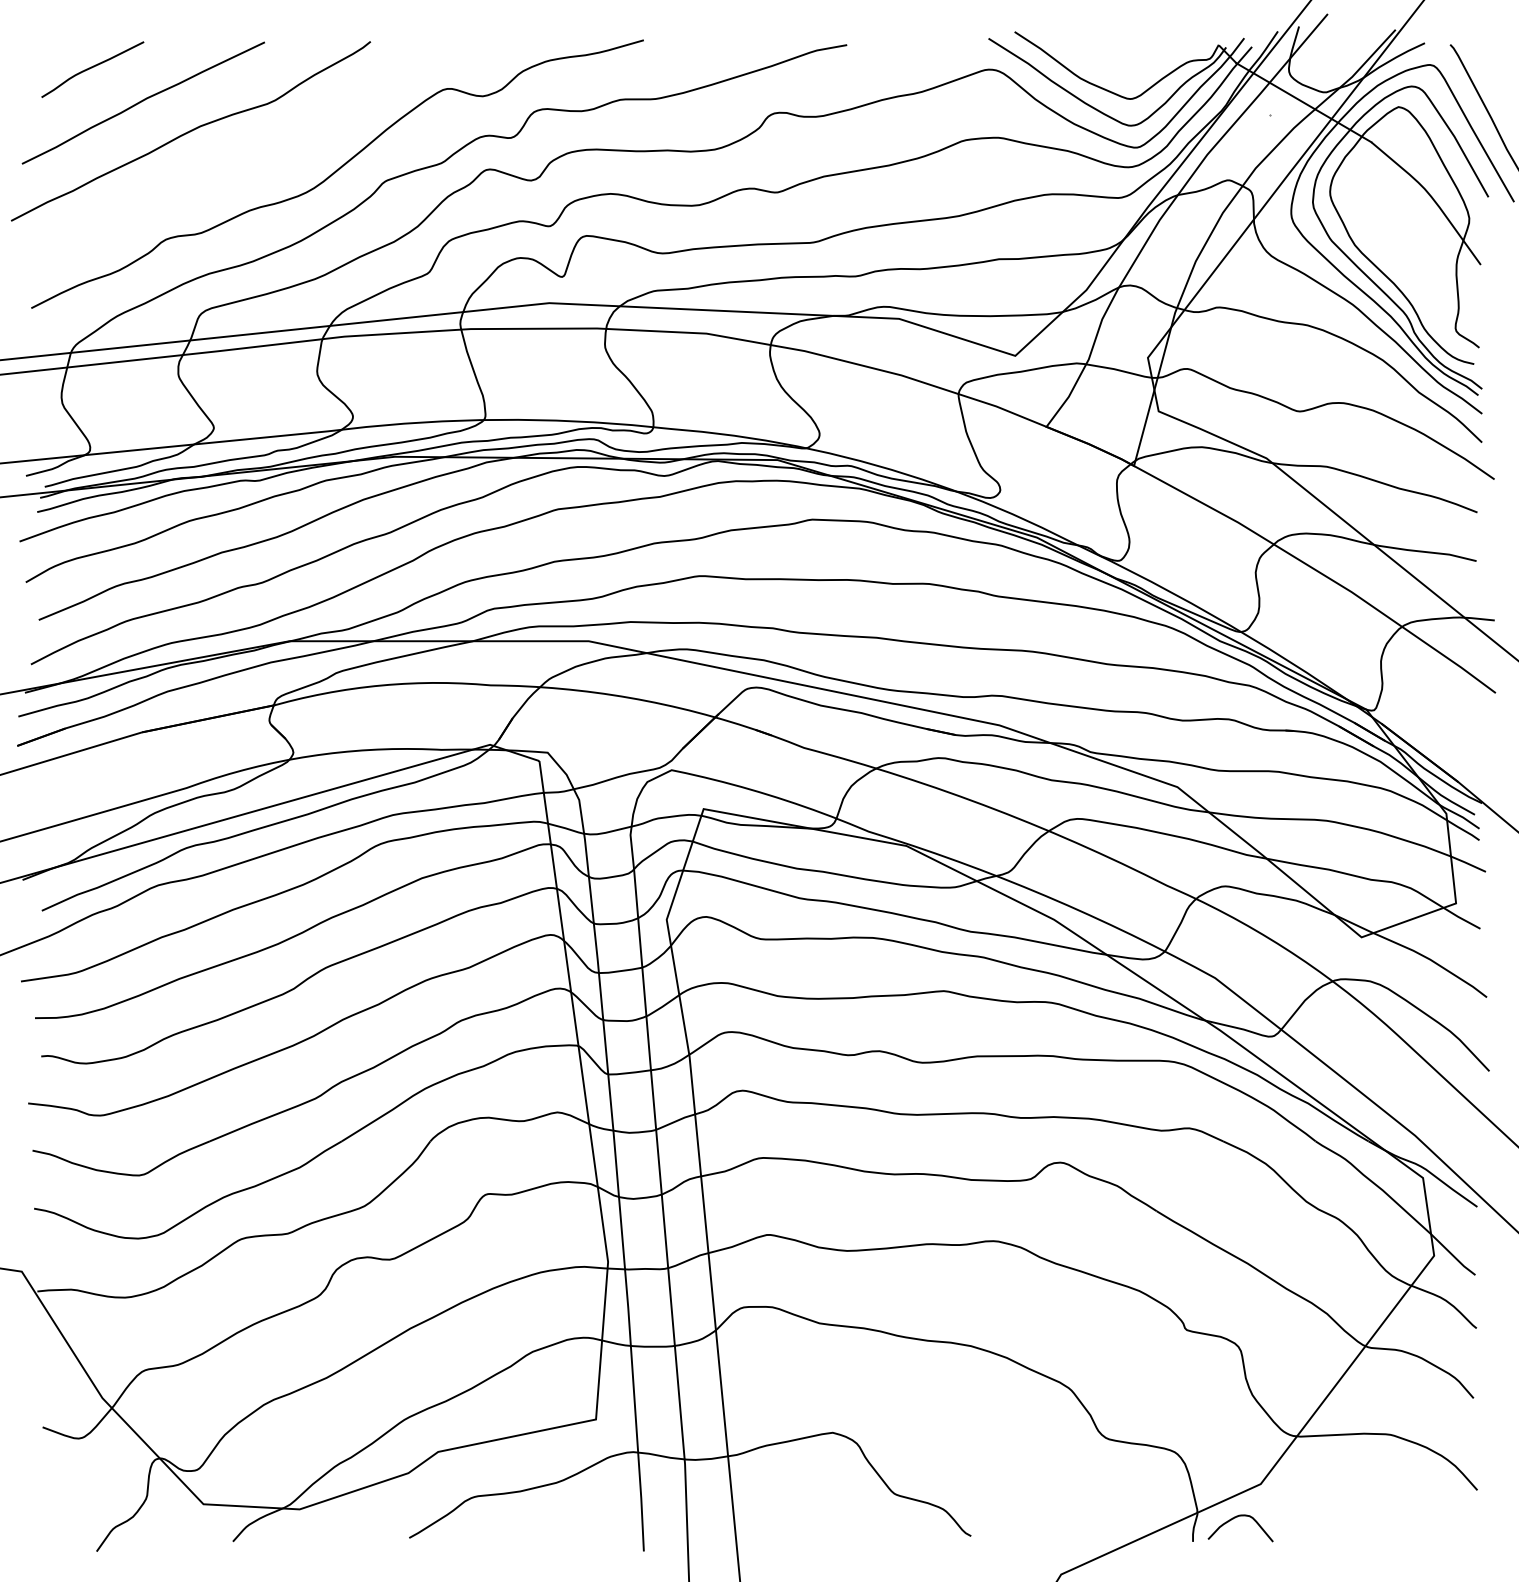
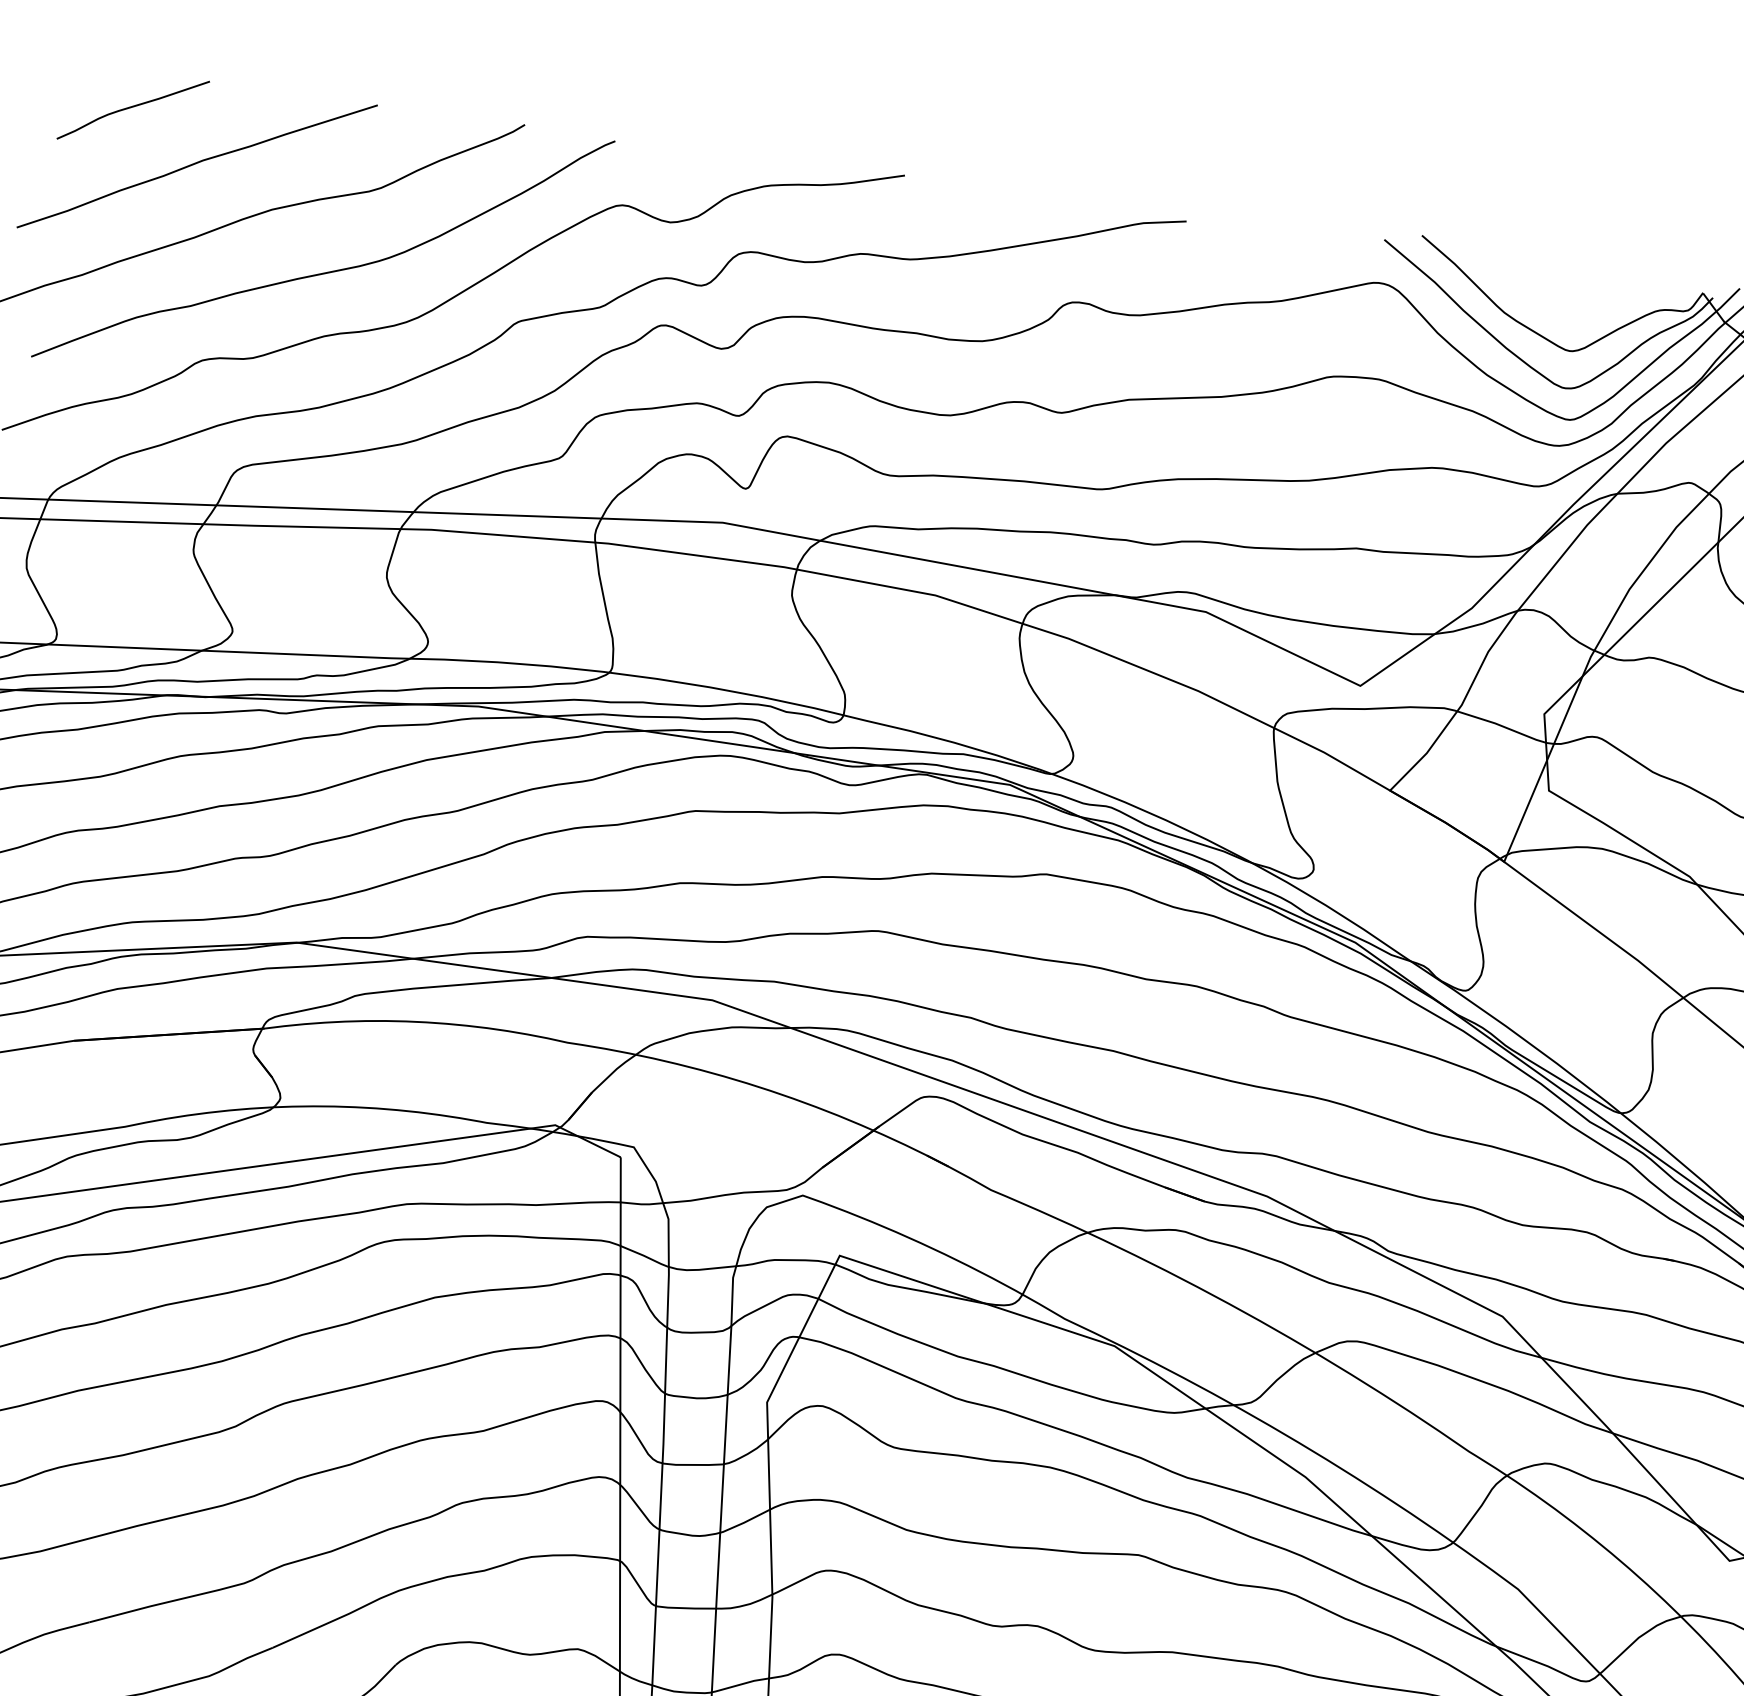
curve: (244, 164) -> (325, 271), added

